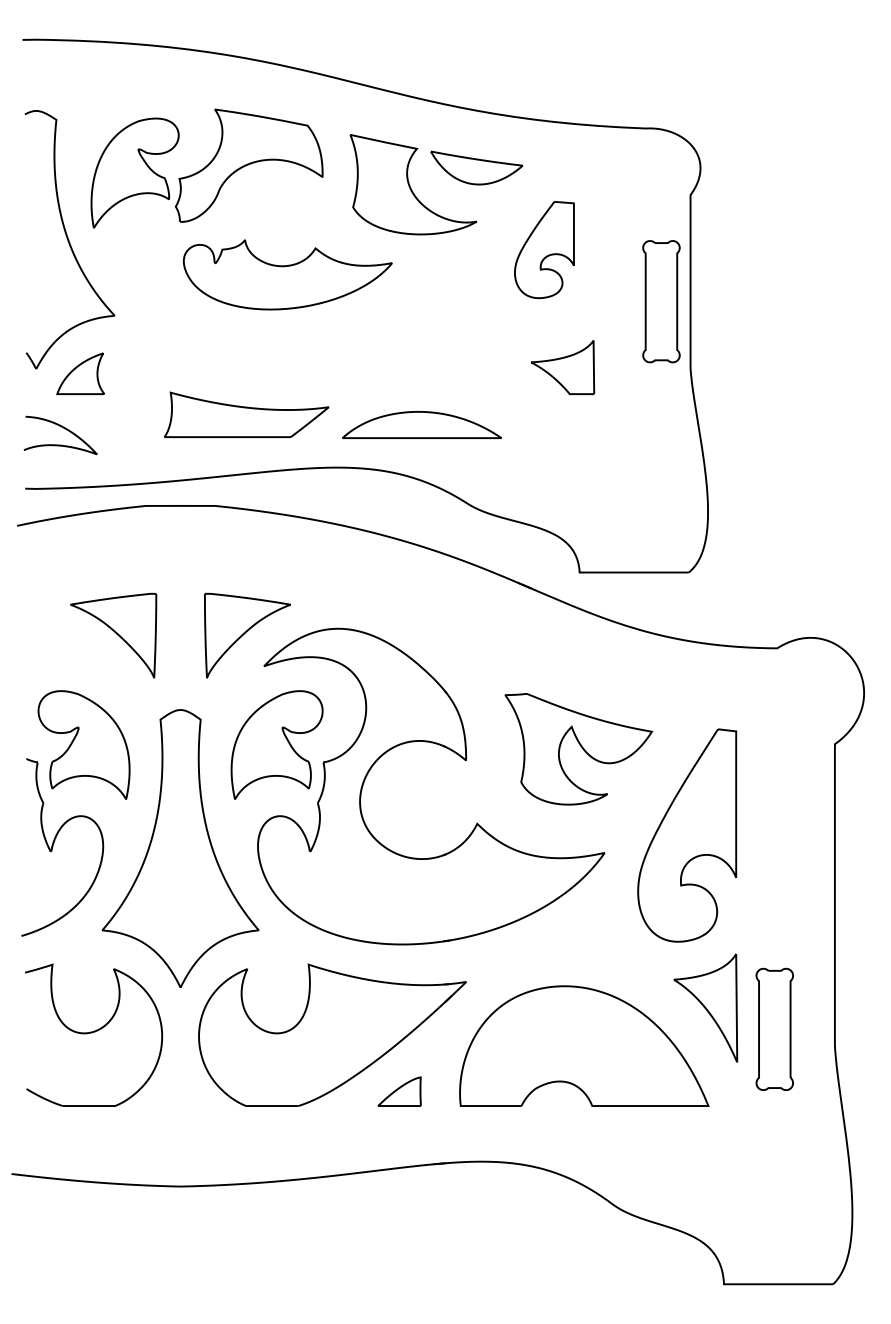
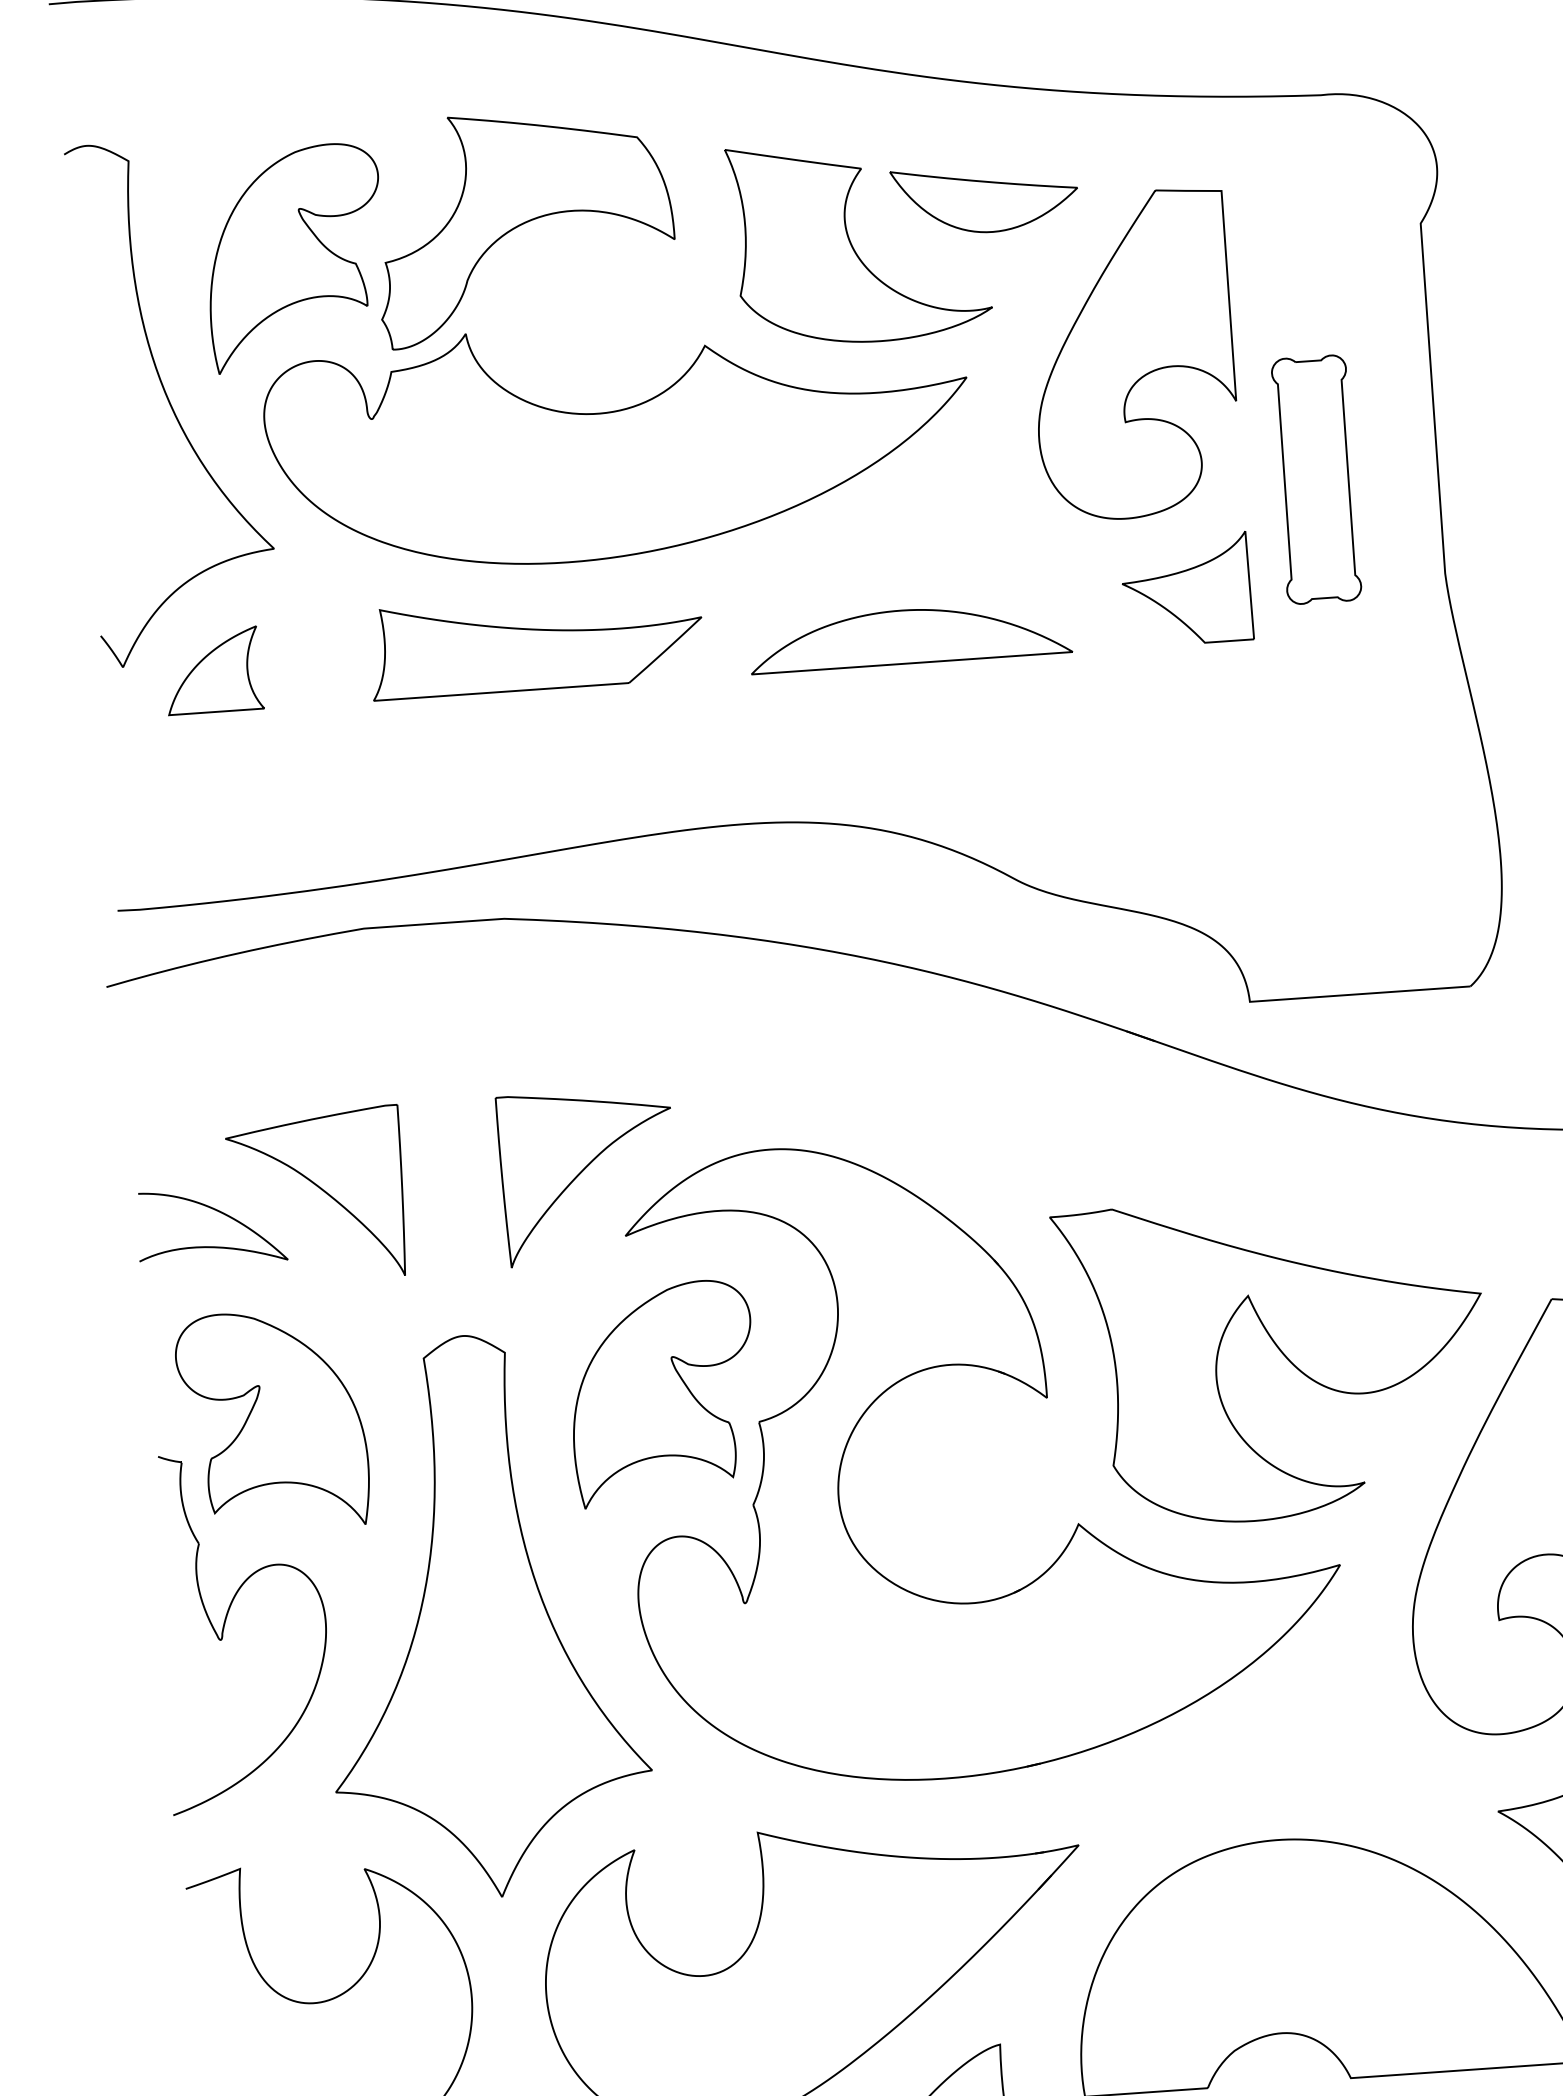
part: (544, 249) -> (1133, 354), size x1.67
part: (287, 274) -> (617, 440), size x1.67
part: (661, 301) -> (1316, 479), moved
part: (246, 414) -> (536, 643), moved
part: (421, 424) -> (909, 635), moved
curve: (64, 429) -> (218, 1214), moved
part: (578, 749) -> (1272, 1359), size x1.43

